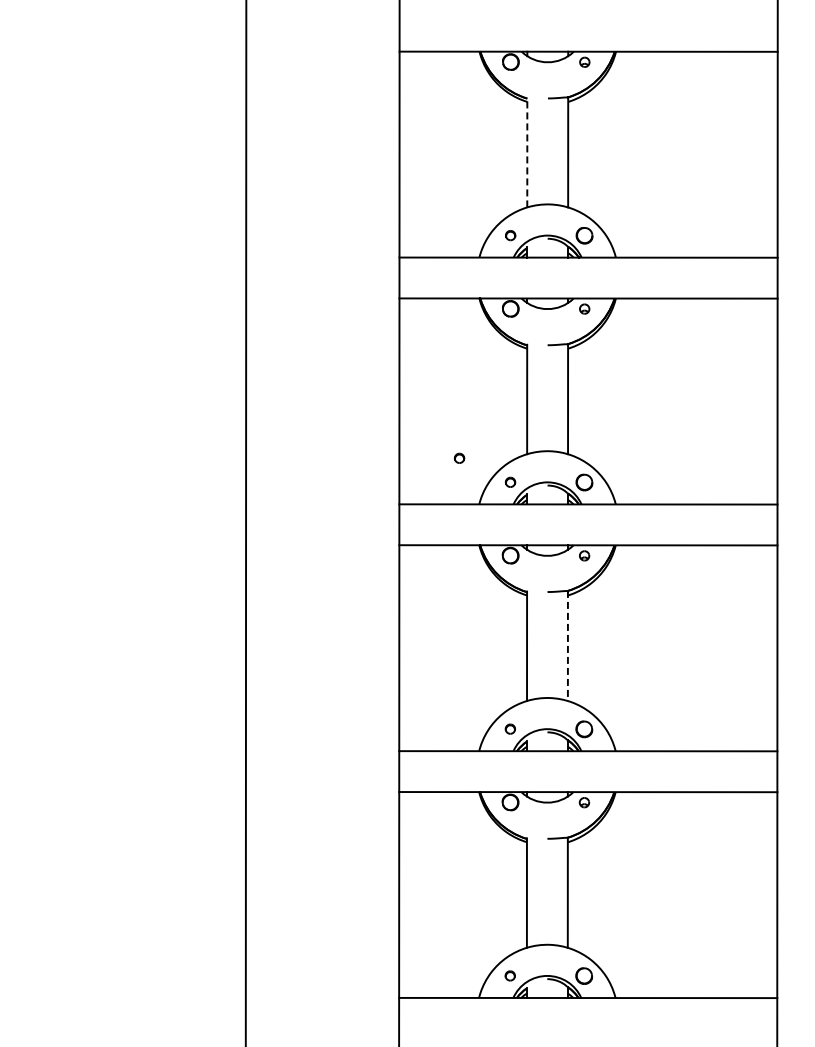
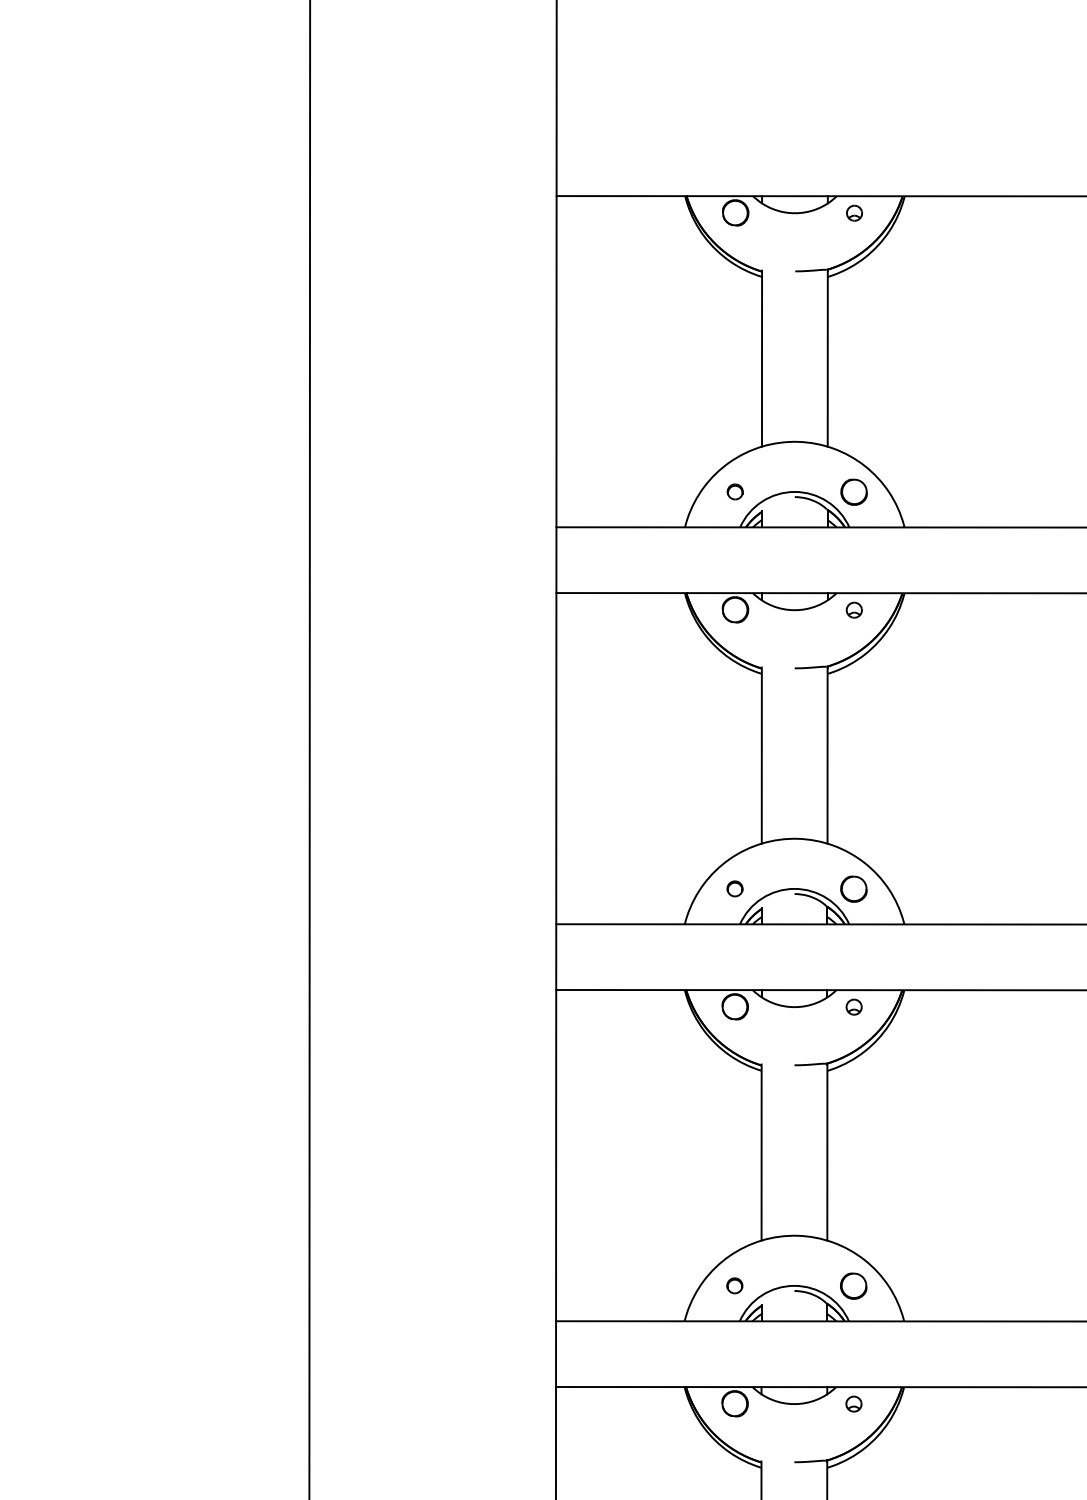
line: (527, 152) -> (762, 358), dashed -> solid
part: (459, 457) -> (652, 848), removed
line: (567, 646) -> (826, 1152), dashed -> solid

